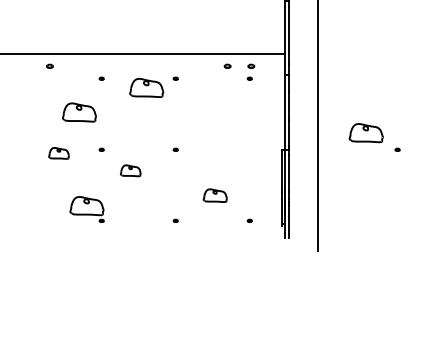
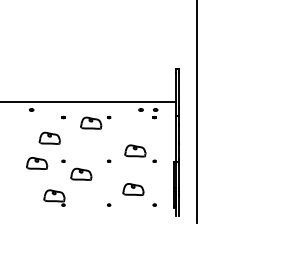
part: (374, 137) -> (140, 153), moved
part: (59, 153) -> (37, 163), size x1.67
part: (130, 169) -> (81, 173), size x1.67
part: (215, 195) -> (133, 189), size x1.43

